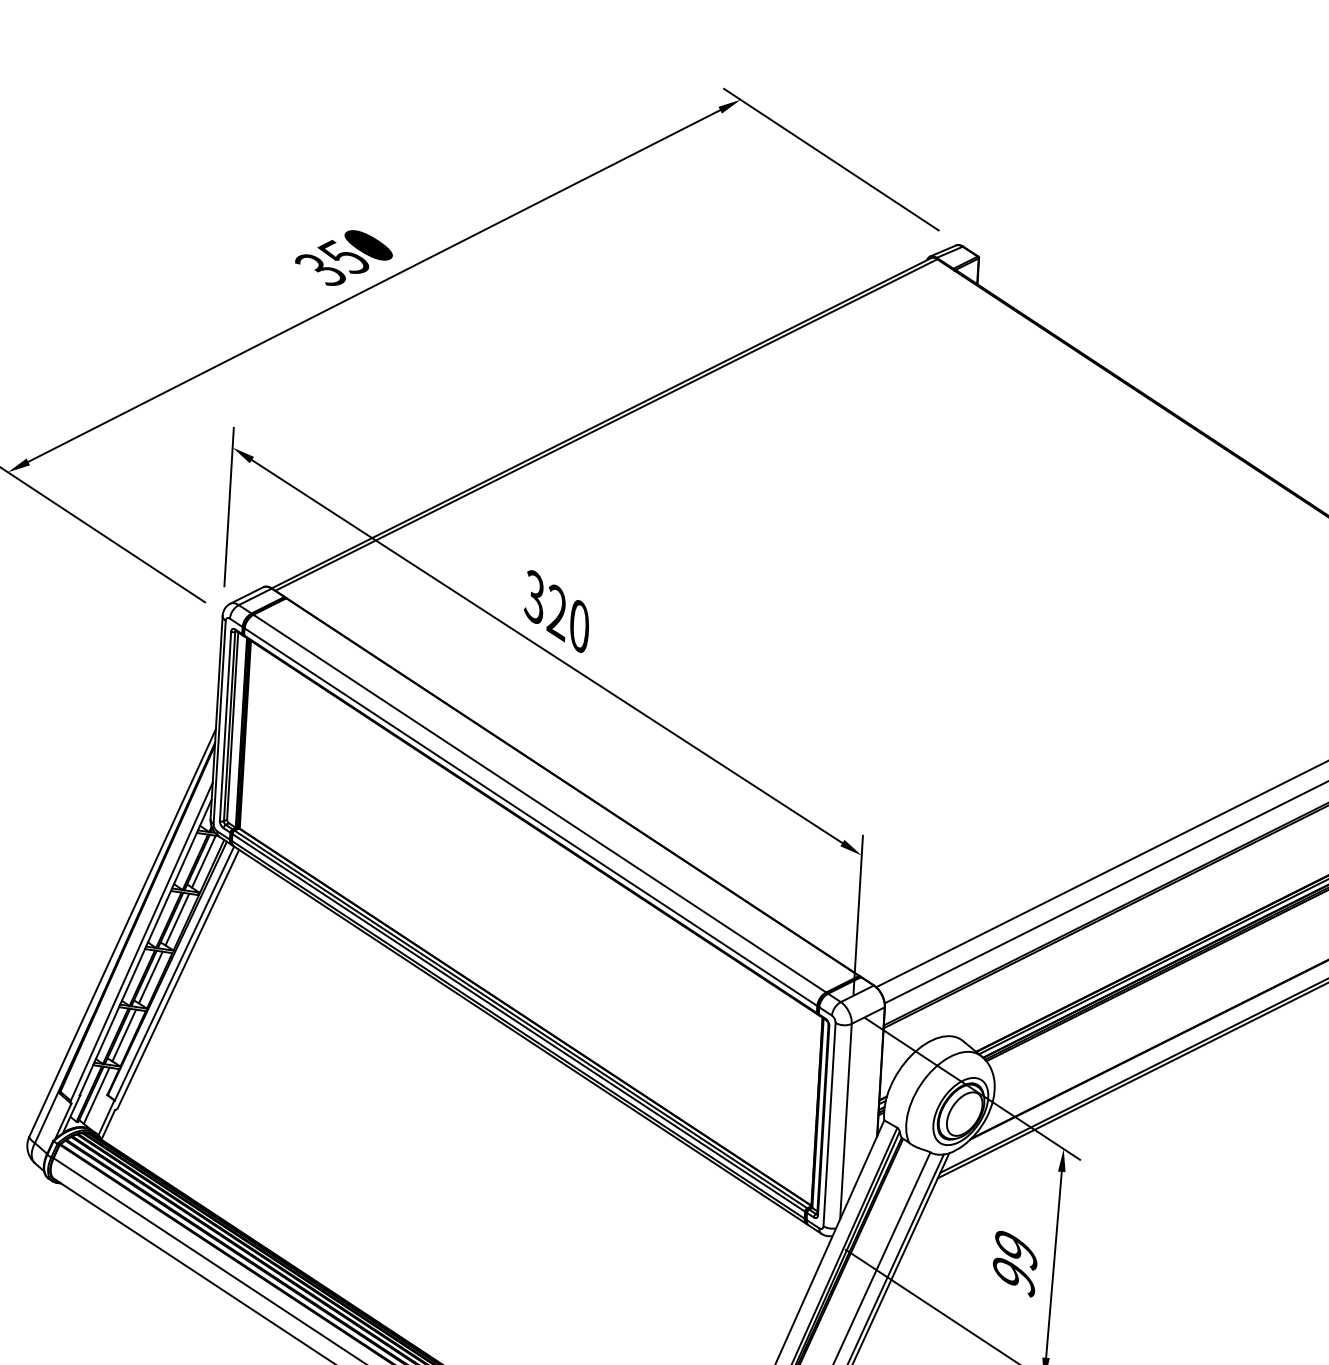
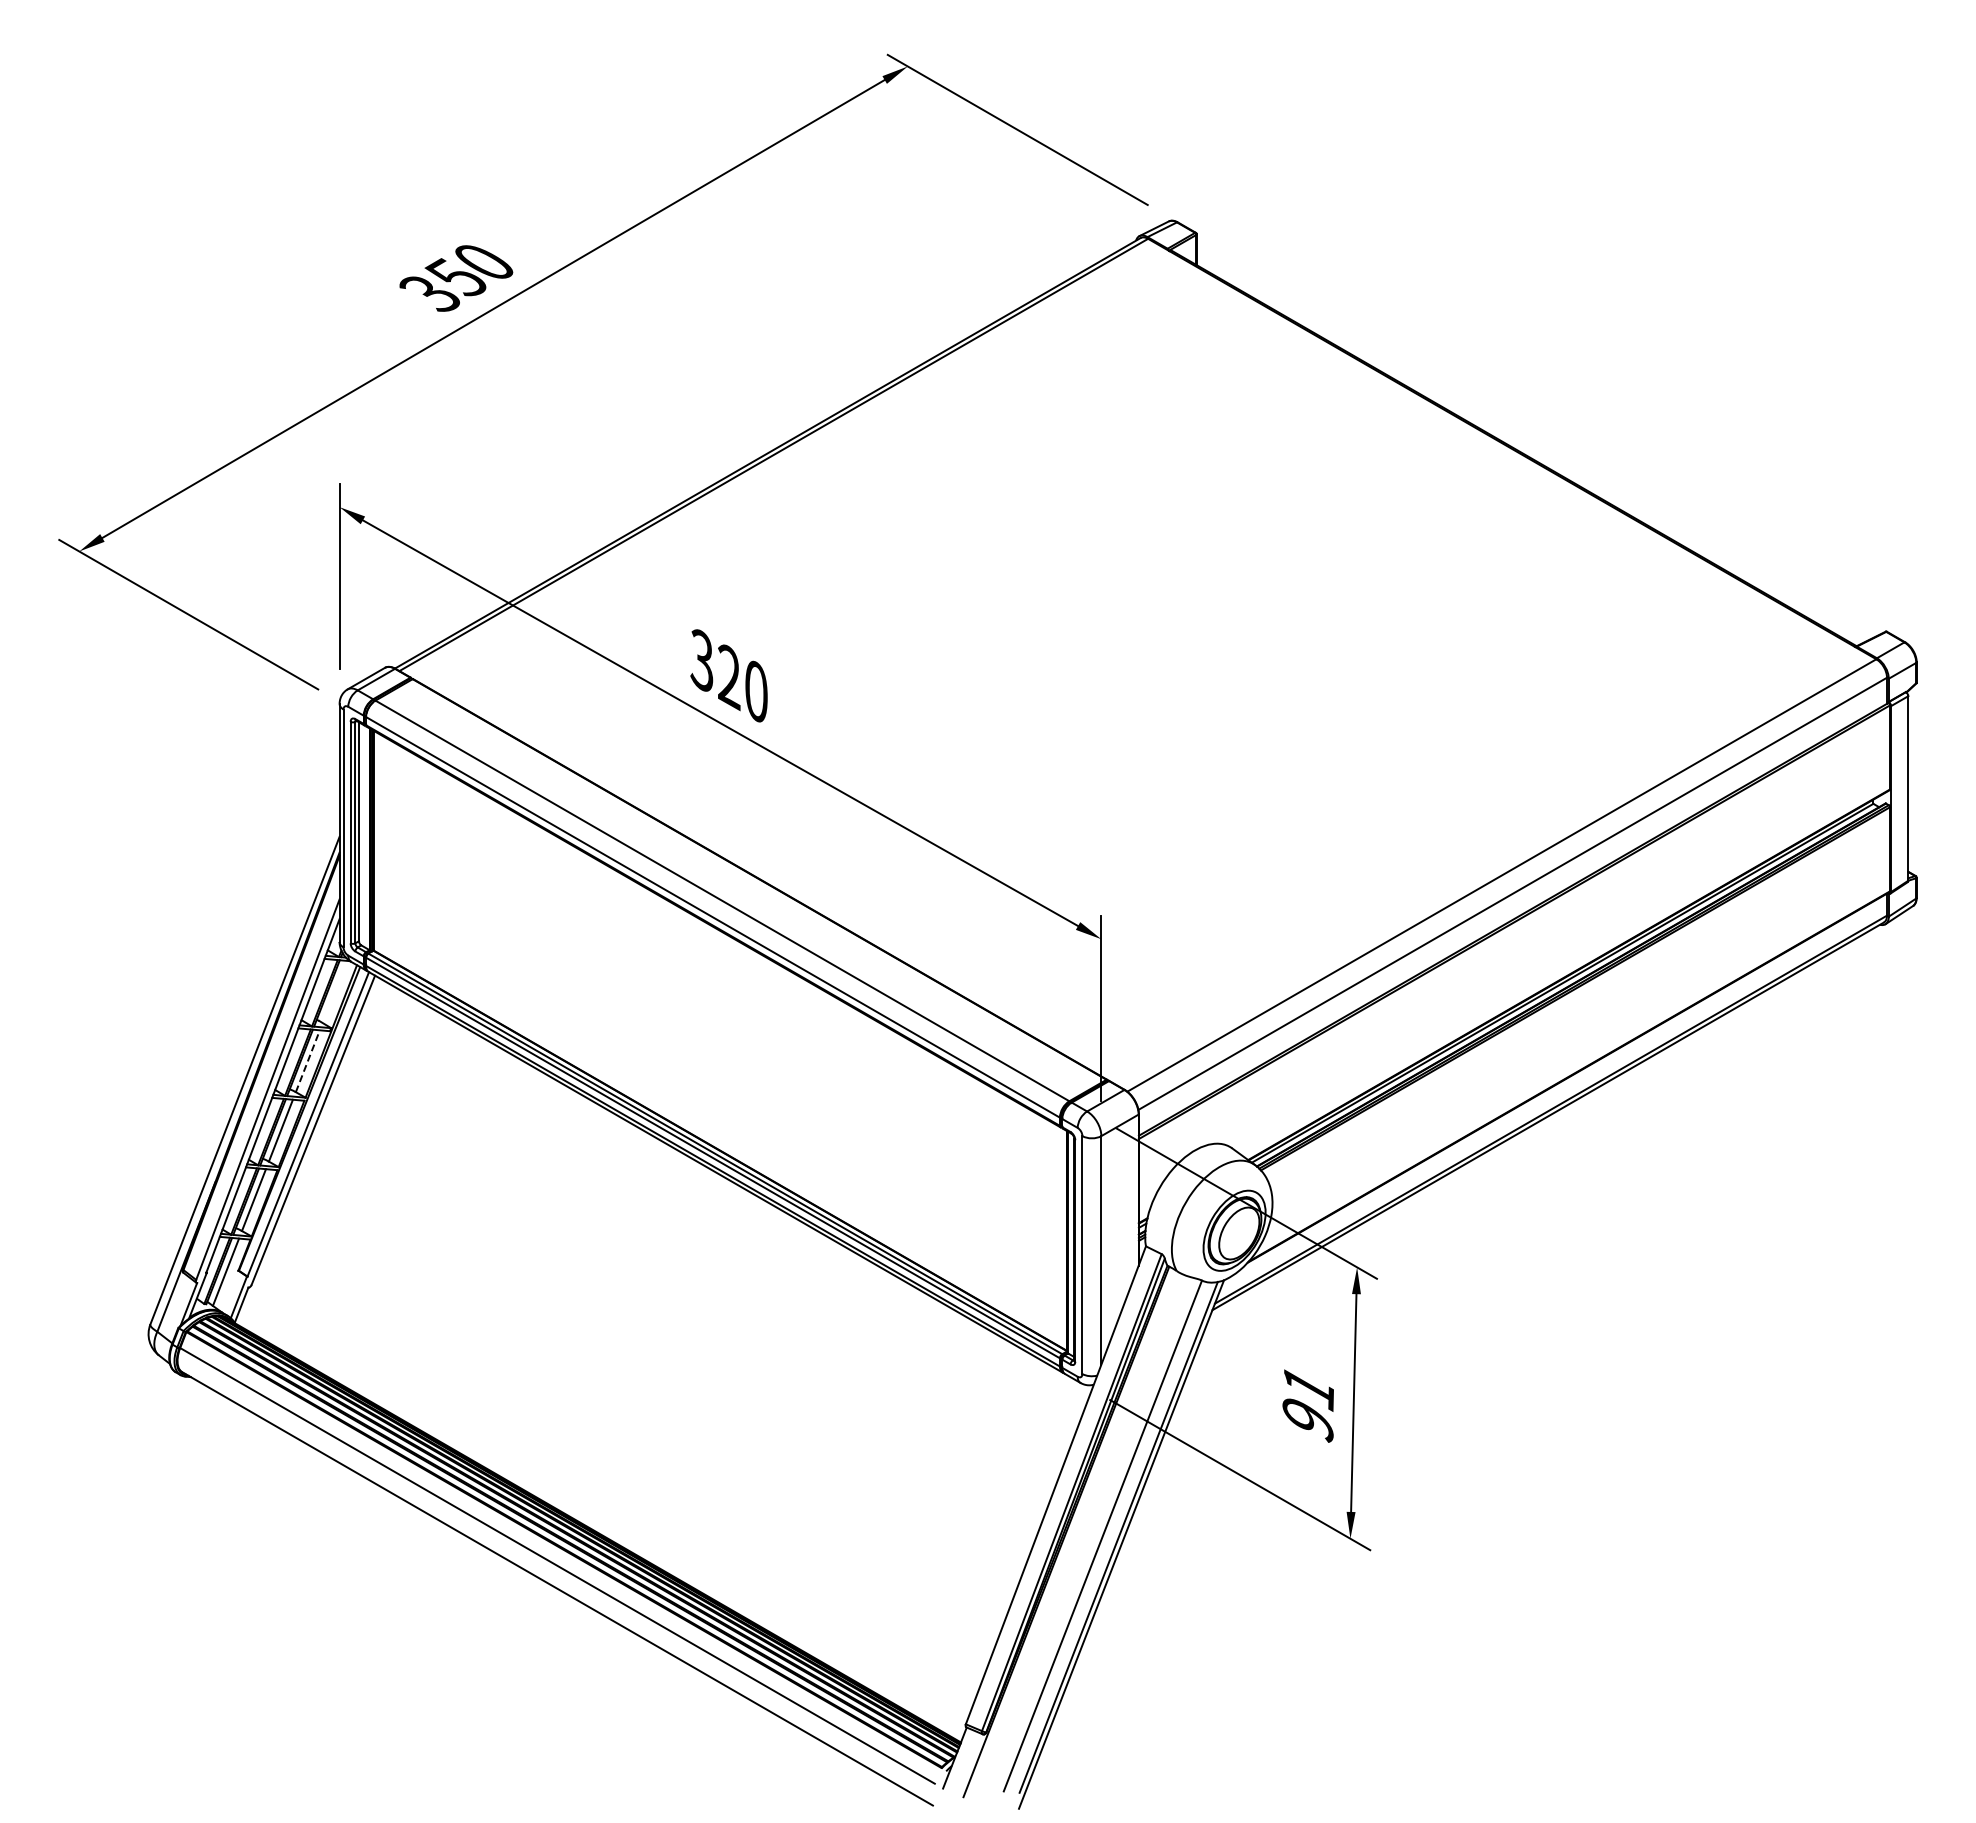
line: (203, 861) -> (334, 991), removed
line: (177, 918) -> (308, 1060), solid -> dashed
text: (1015, 1250) -> (1308, 1389), 99 -> 91

